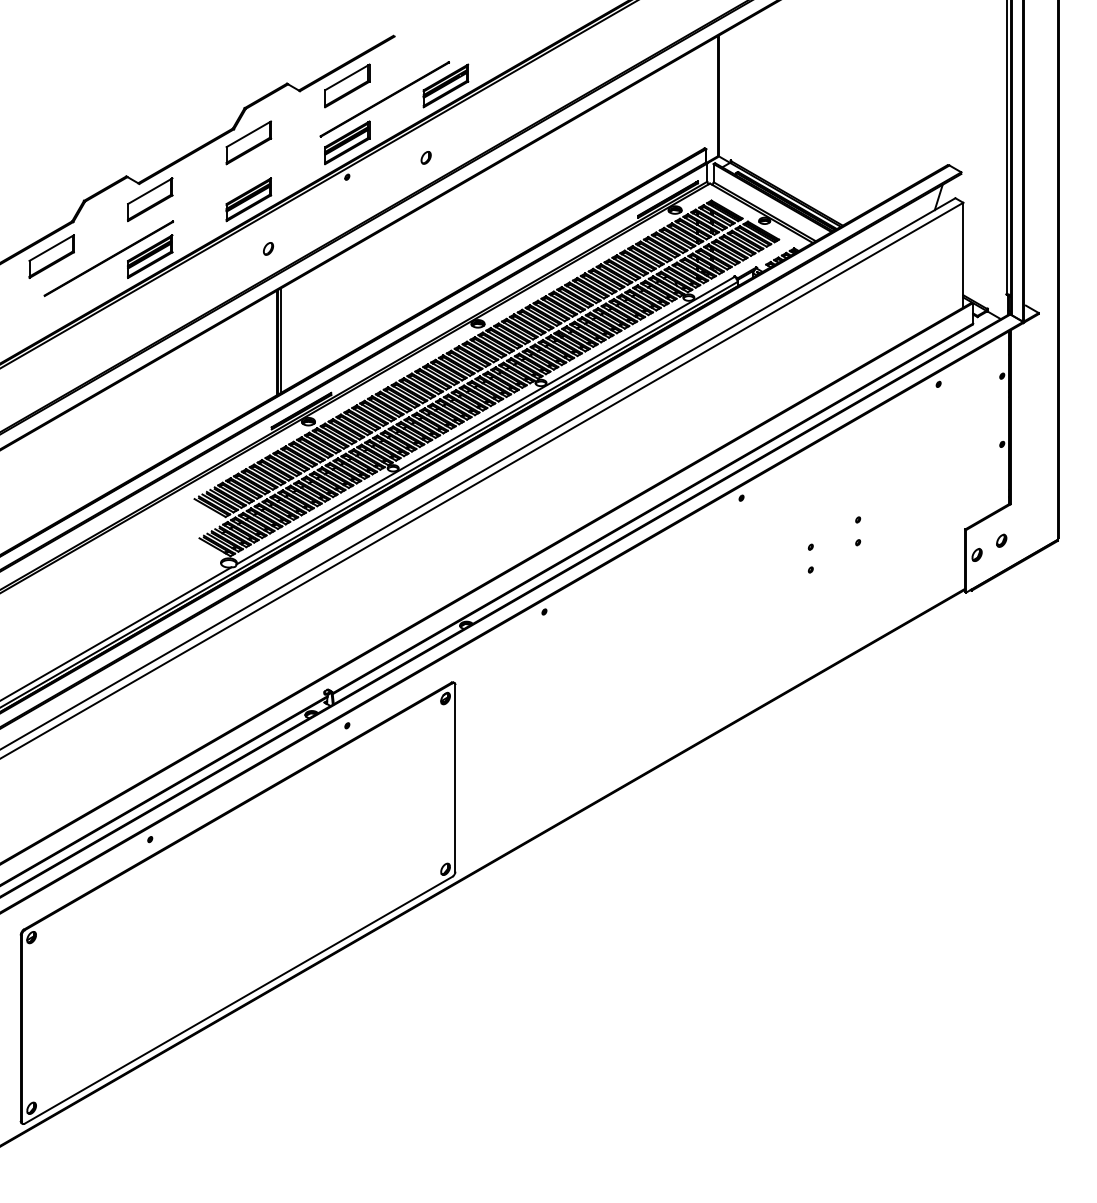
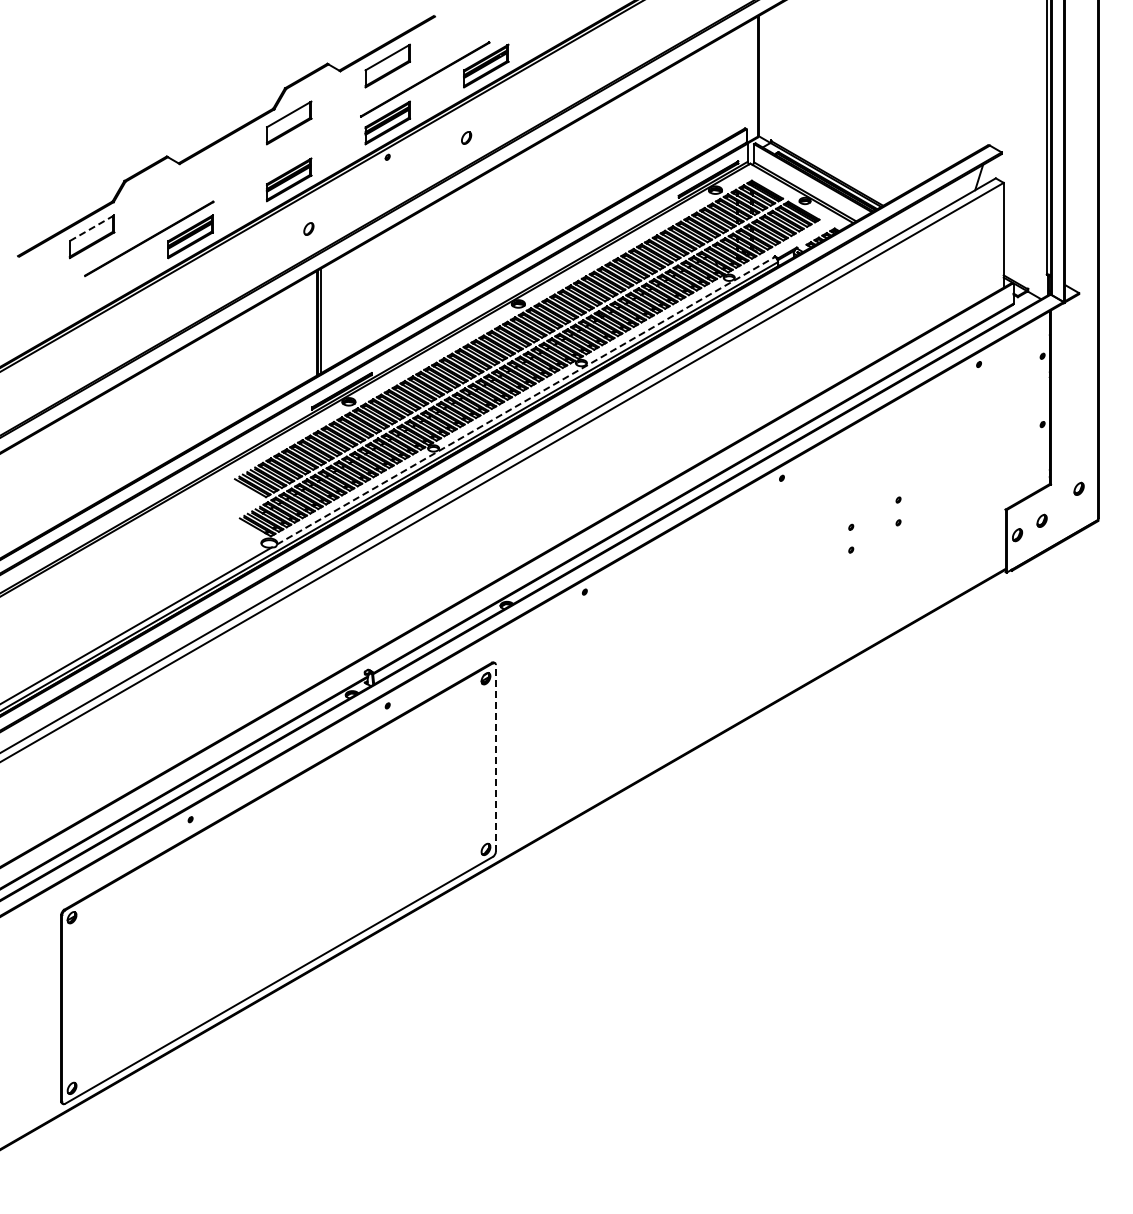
part: (150, 199) -> (190, 179), removed
line: (52, 248) -> (92, 228), solid -> dashed
line: (485, 420) -> (525, 400), solid -> dashed
part: (1038, 508) -> (1078, 488), added
line: (455, 777) -> (495, 757), solid -> dashed

